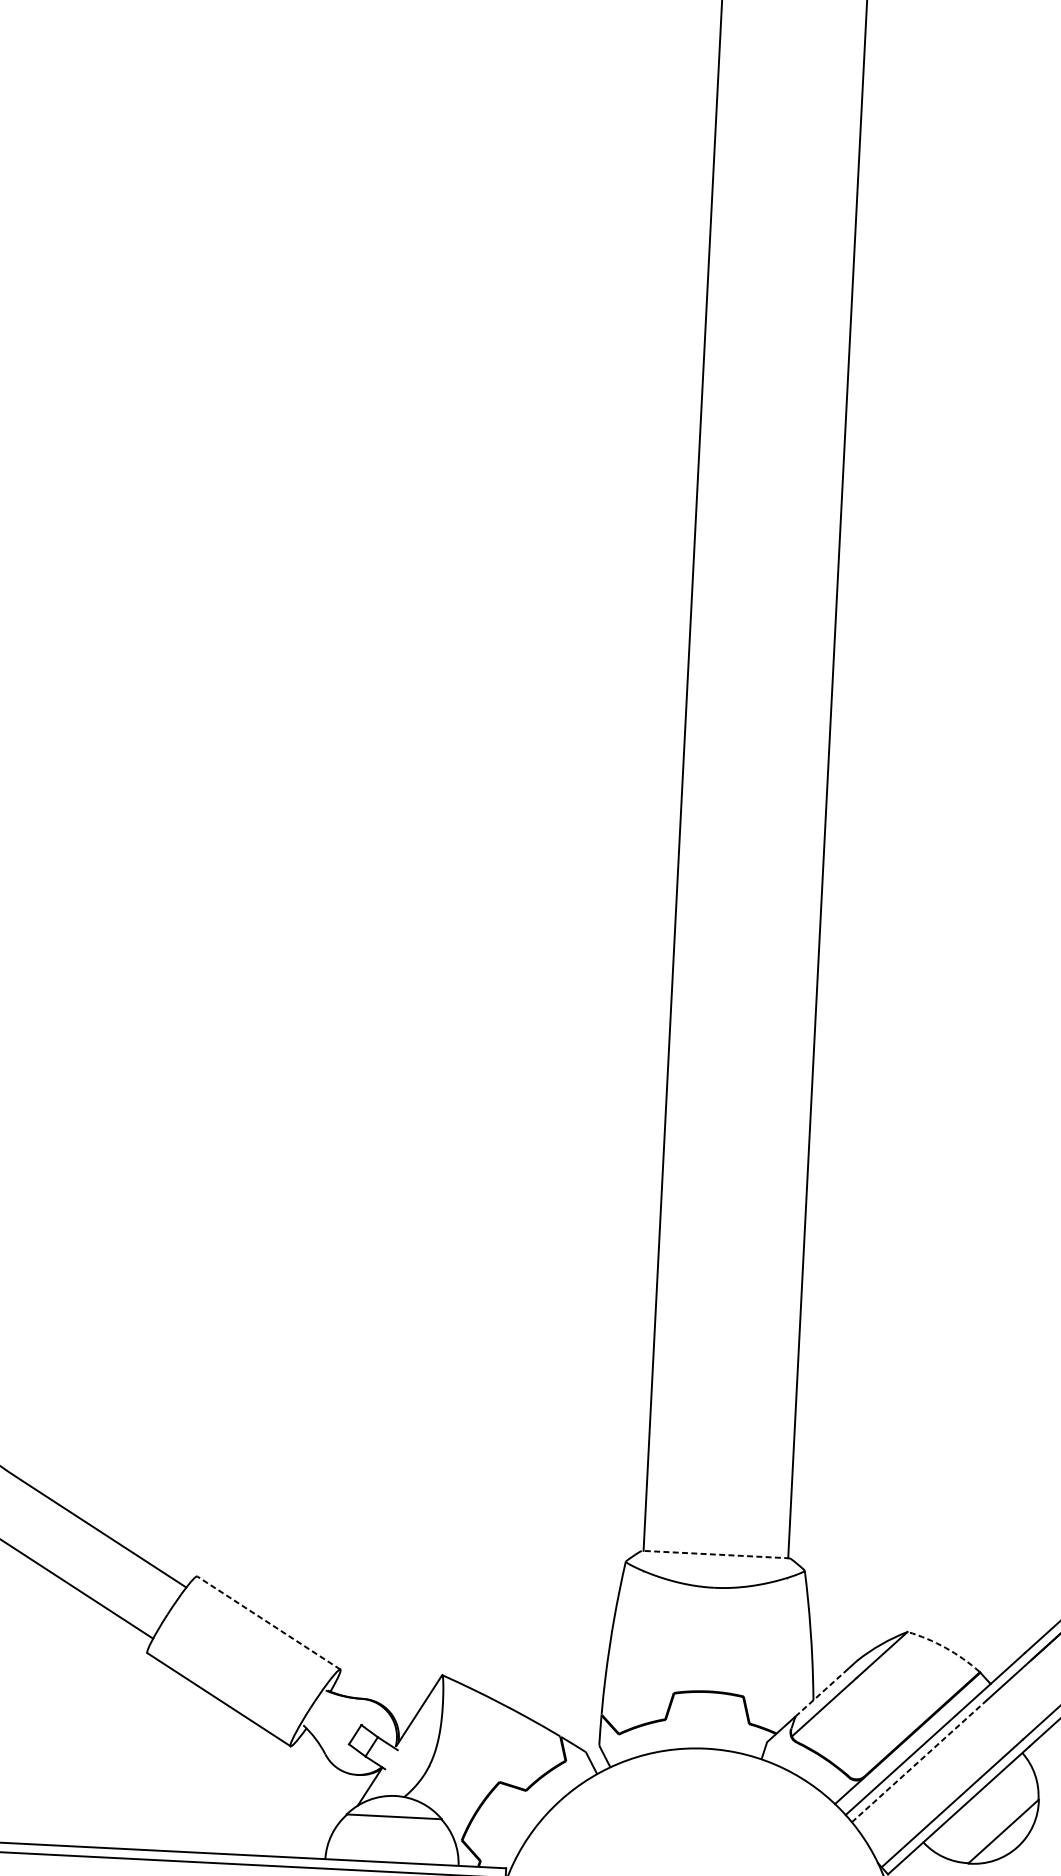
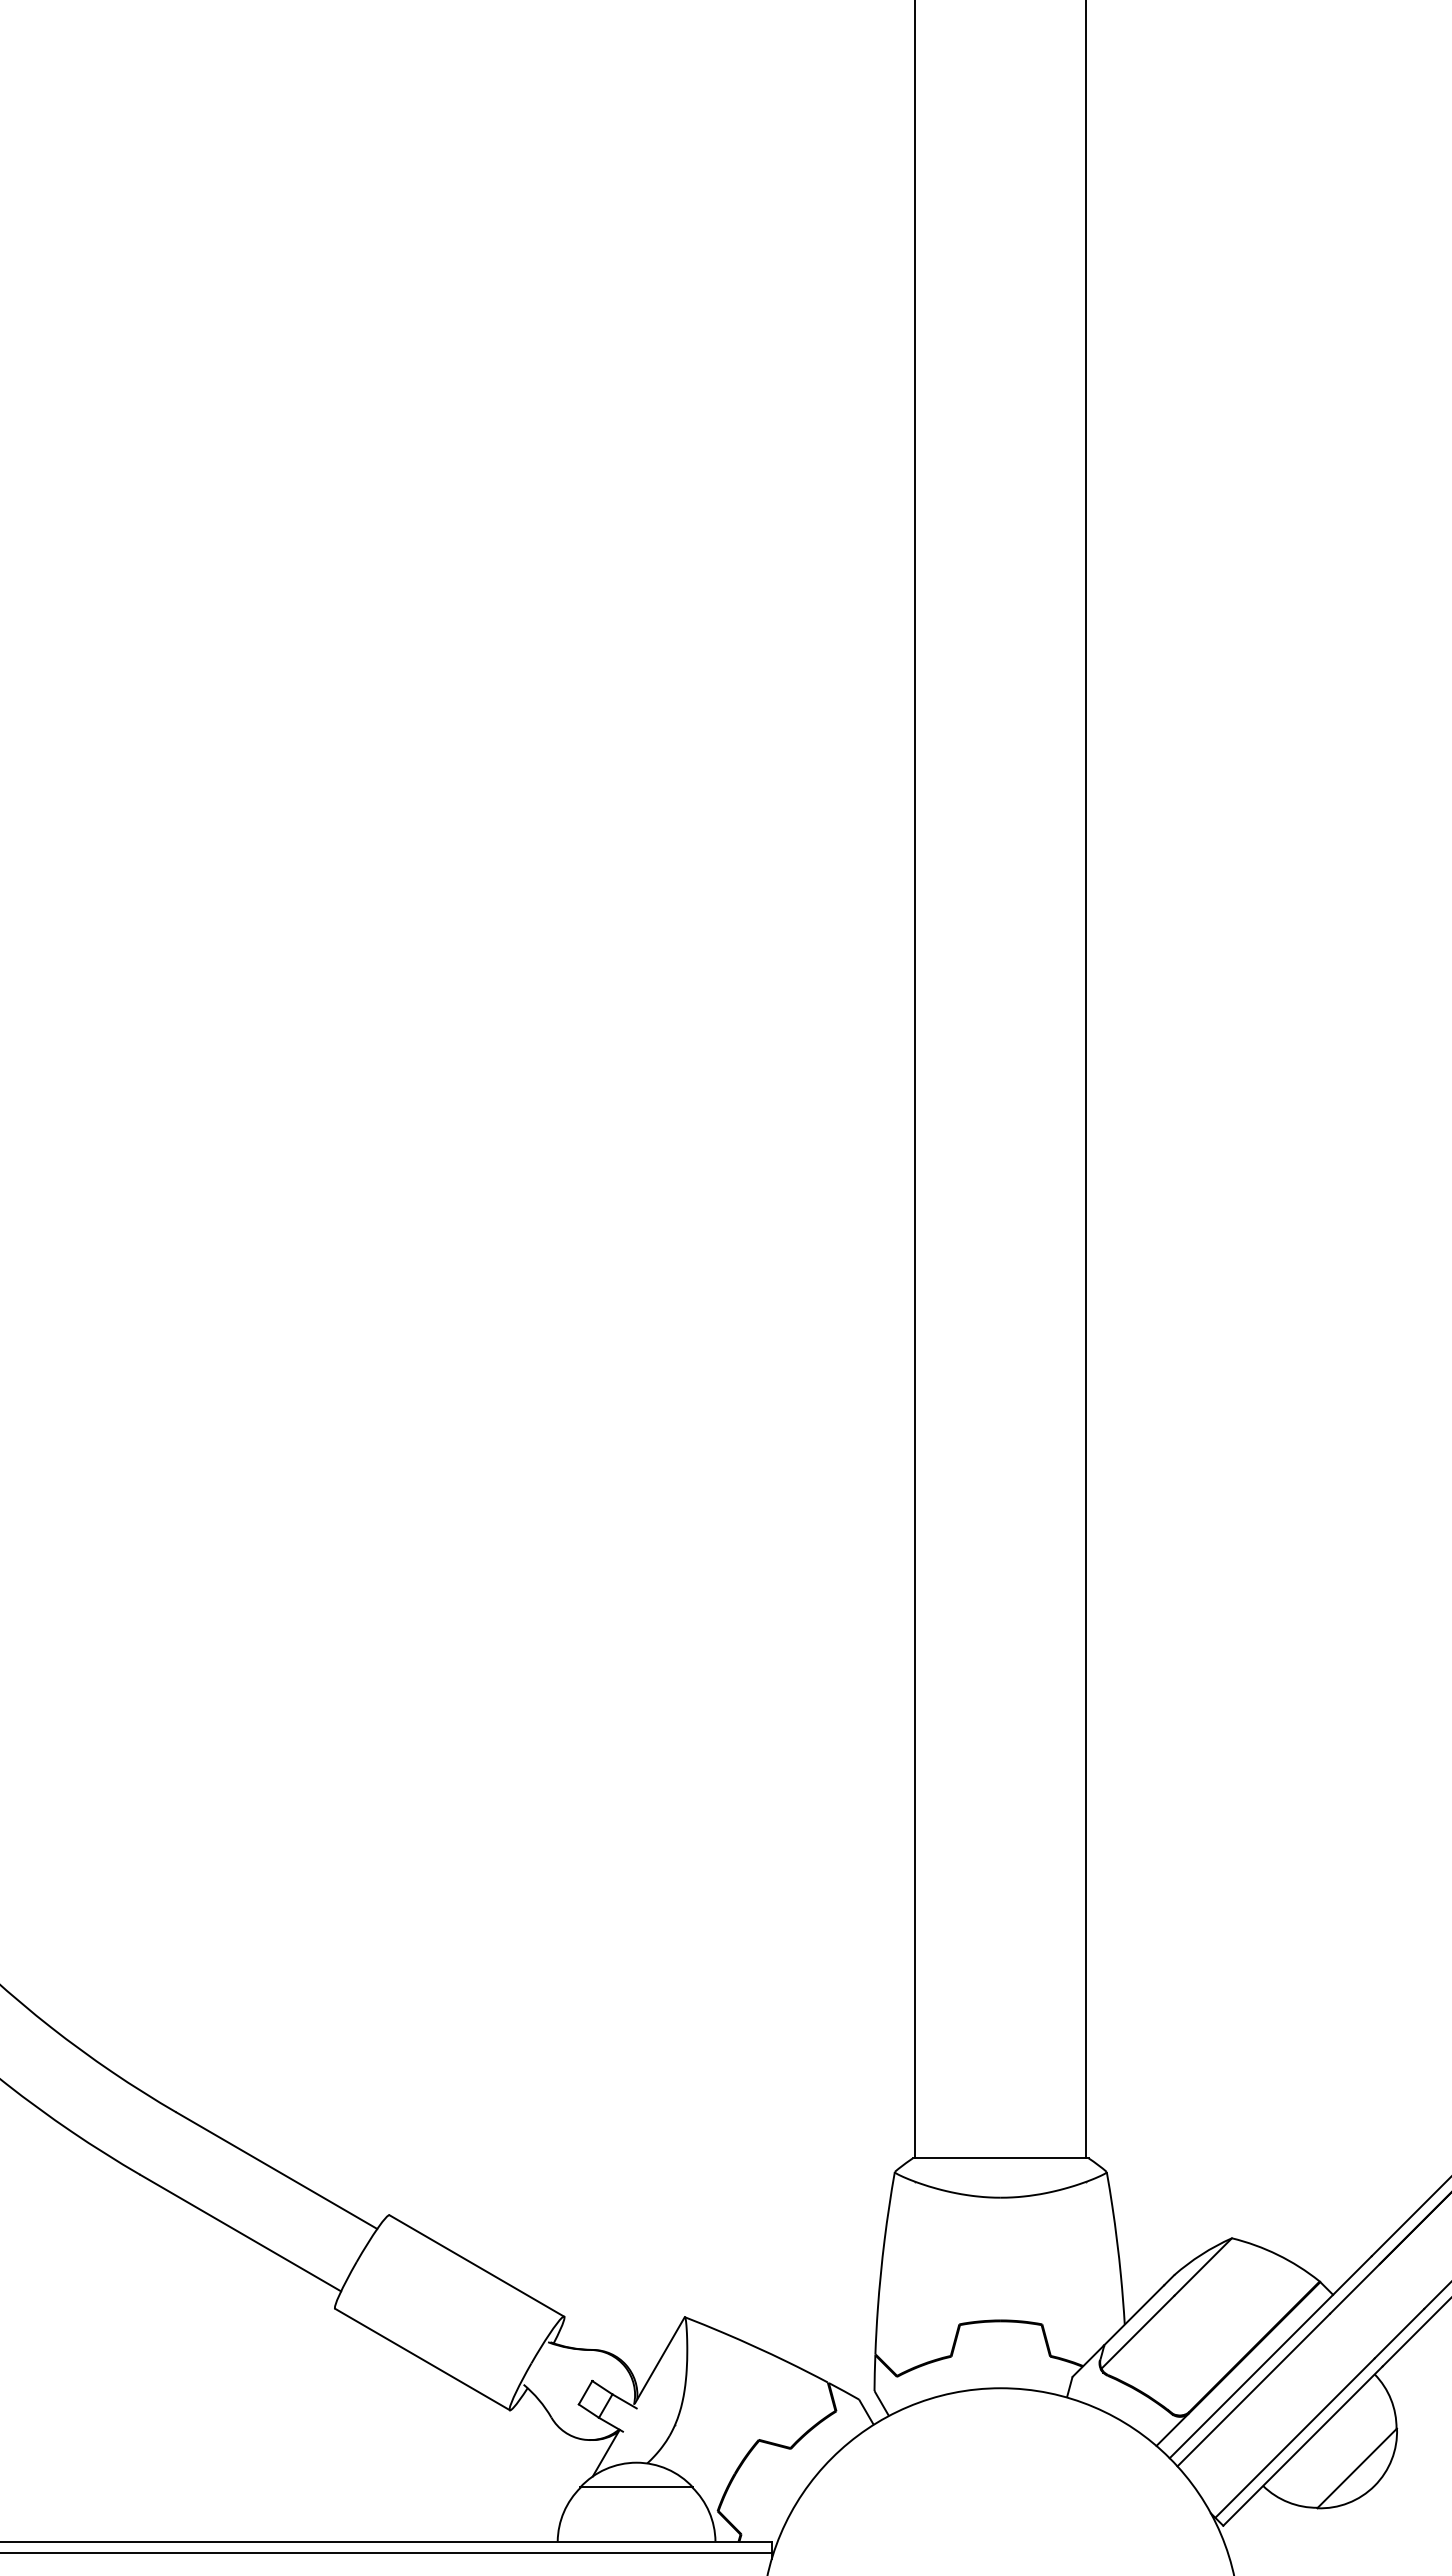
line: (715, 1554) -> (1000, 2158), dashed -> solid
line: (268, 1622) -> (476, 2265), dashed -> solid
arc: (945, 1647) -> (1277, 2254), dashed -> solid
line: (822, 1692) -> (1134, 2314), dashed -> solid
line: (919, 1761) -> (1253, 2390), dashed -> solid

